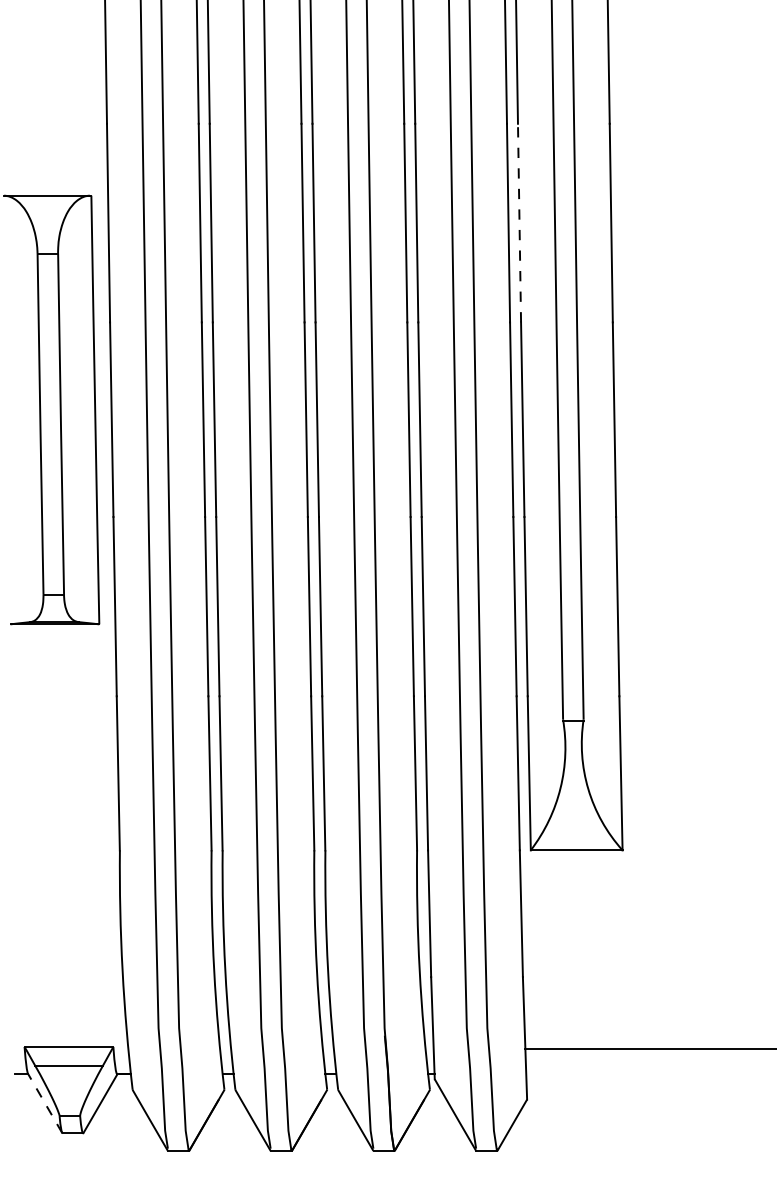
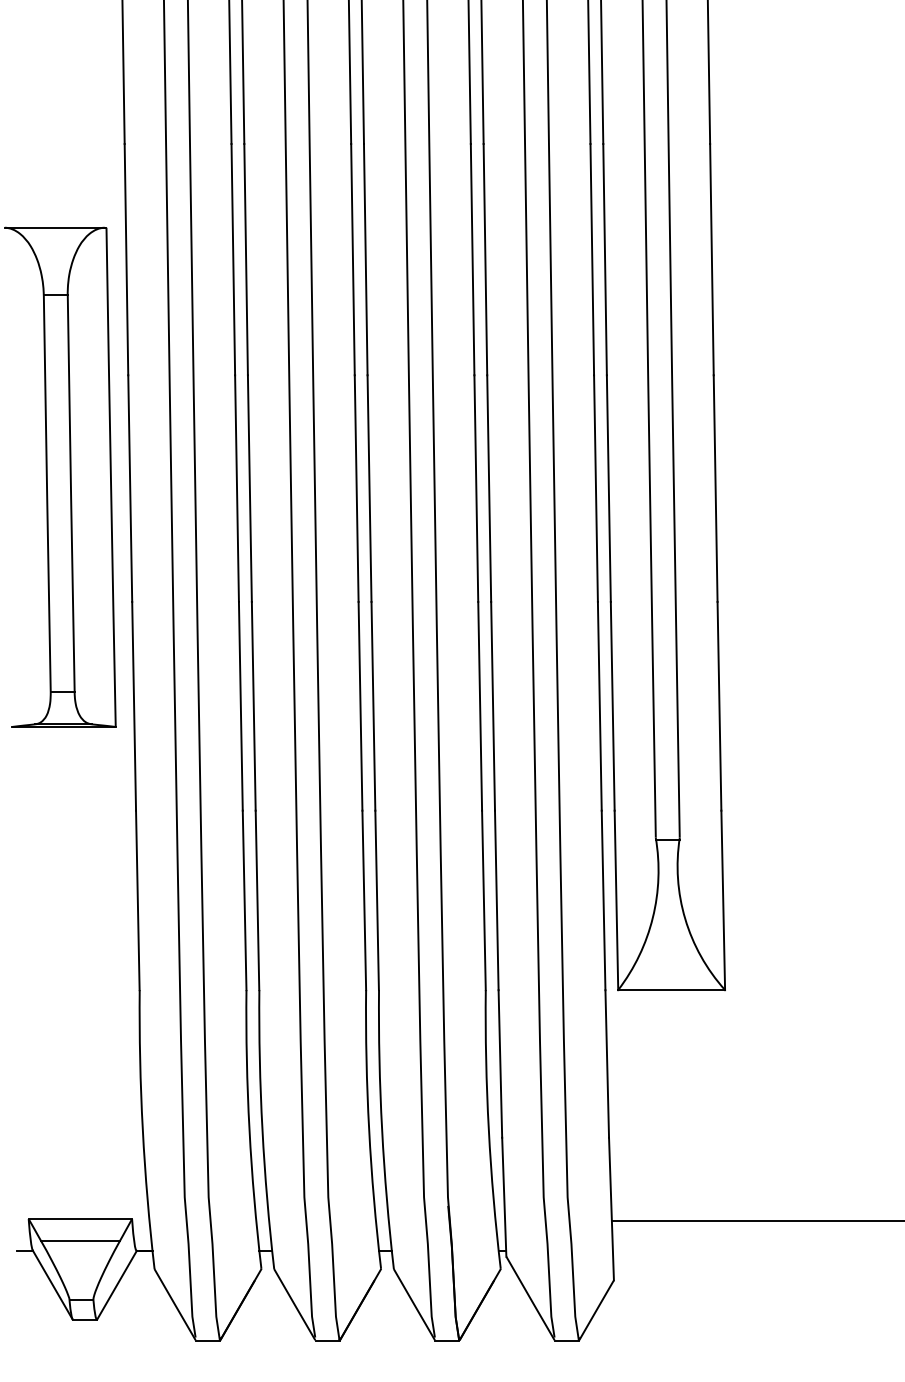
line: (519, 222) -> (605, 259), dashed -> solid
line: (45, 1103) -> (52, 1284), dashed -> solid

